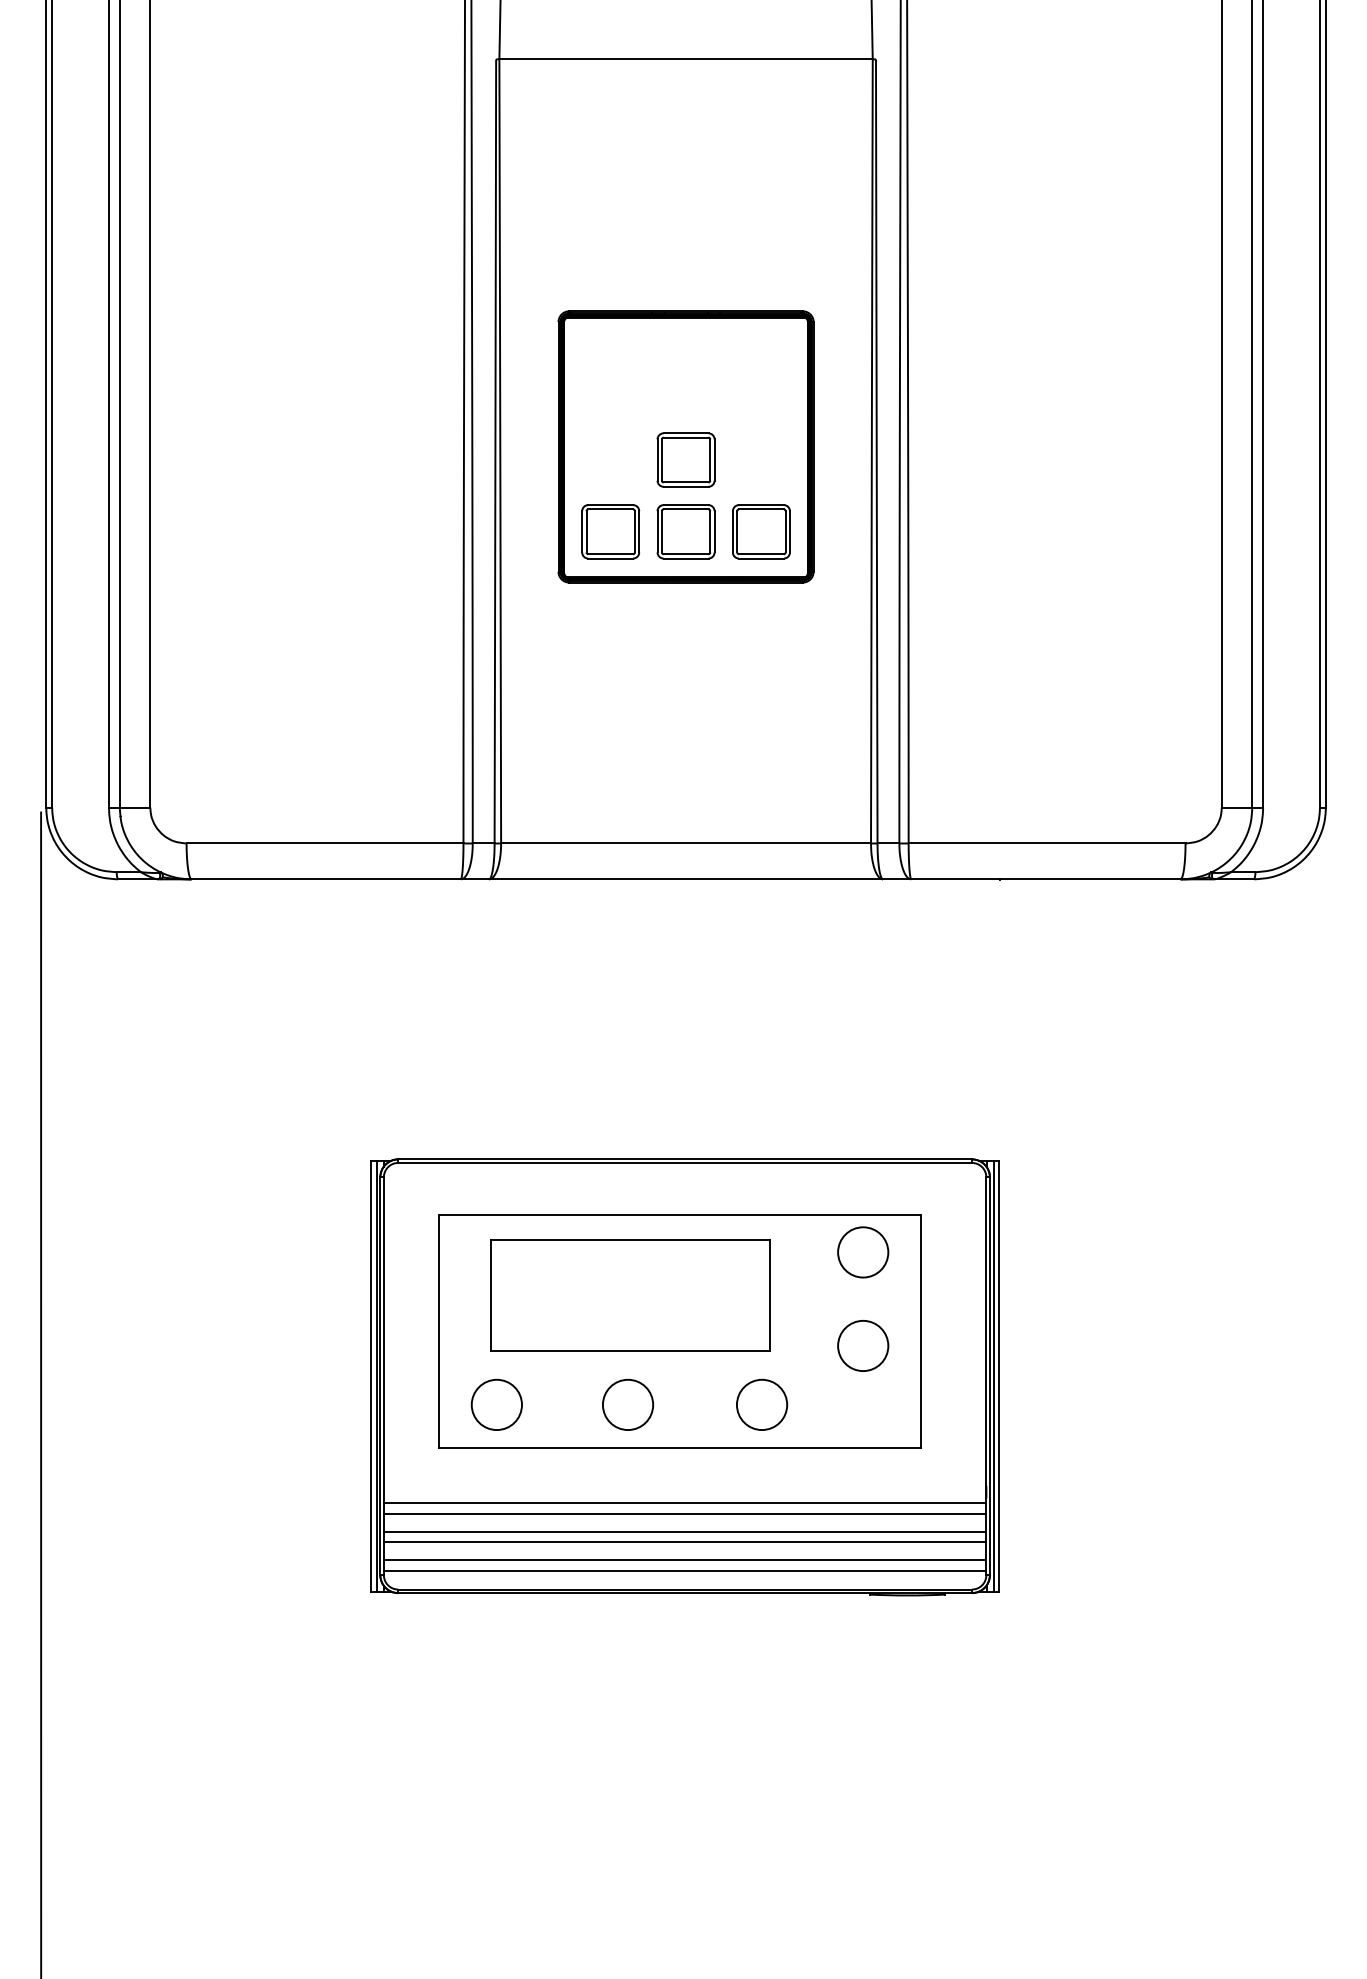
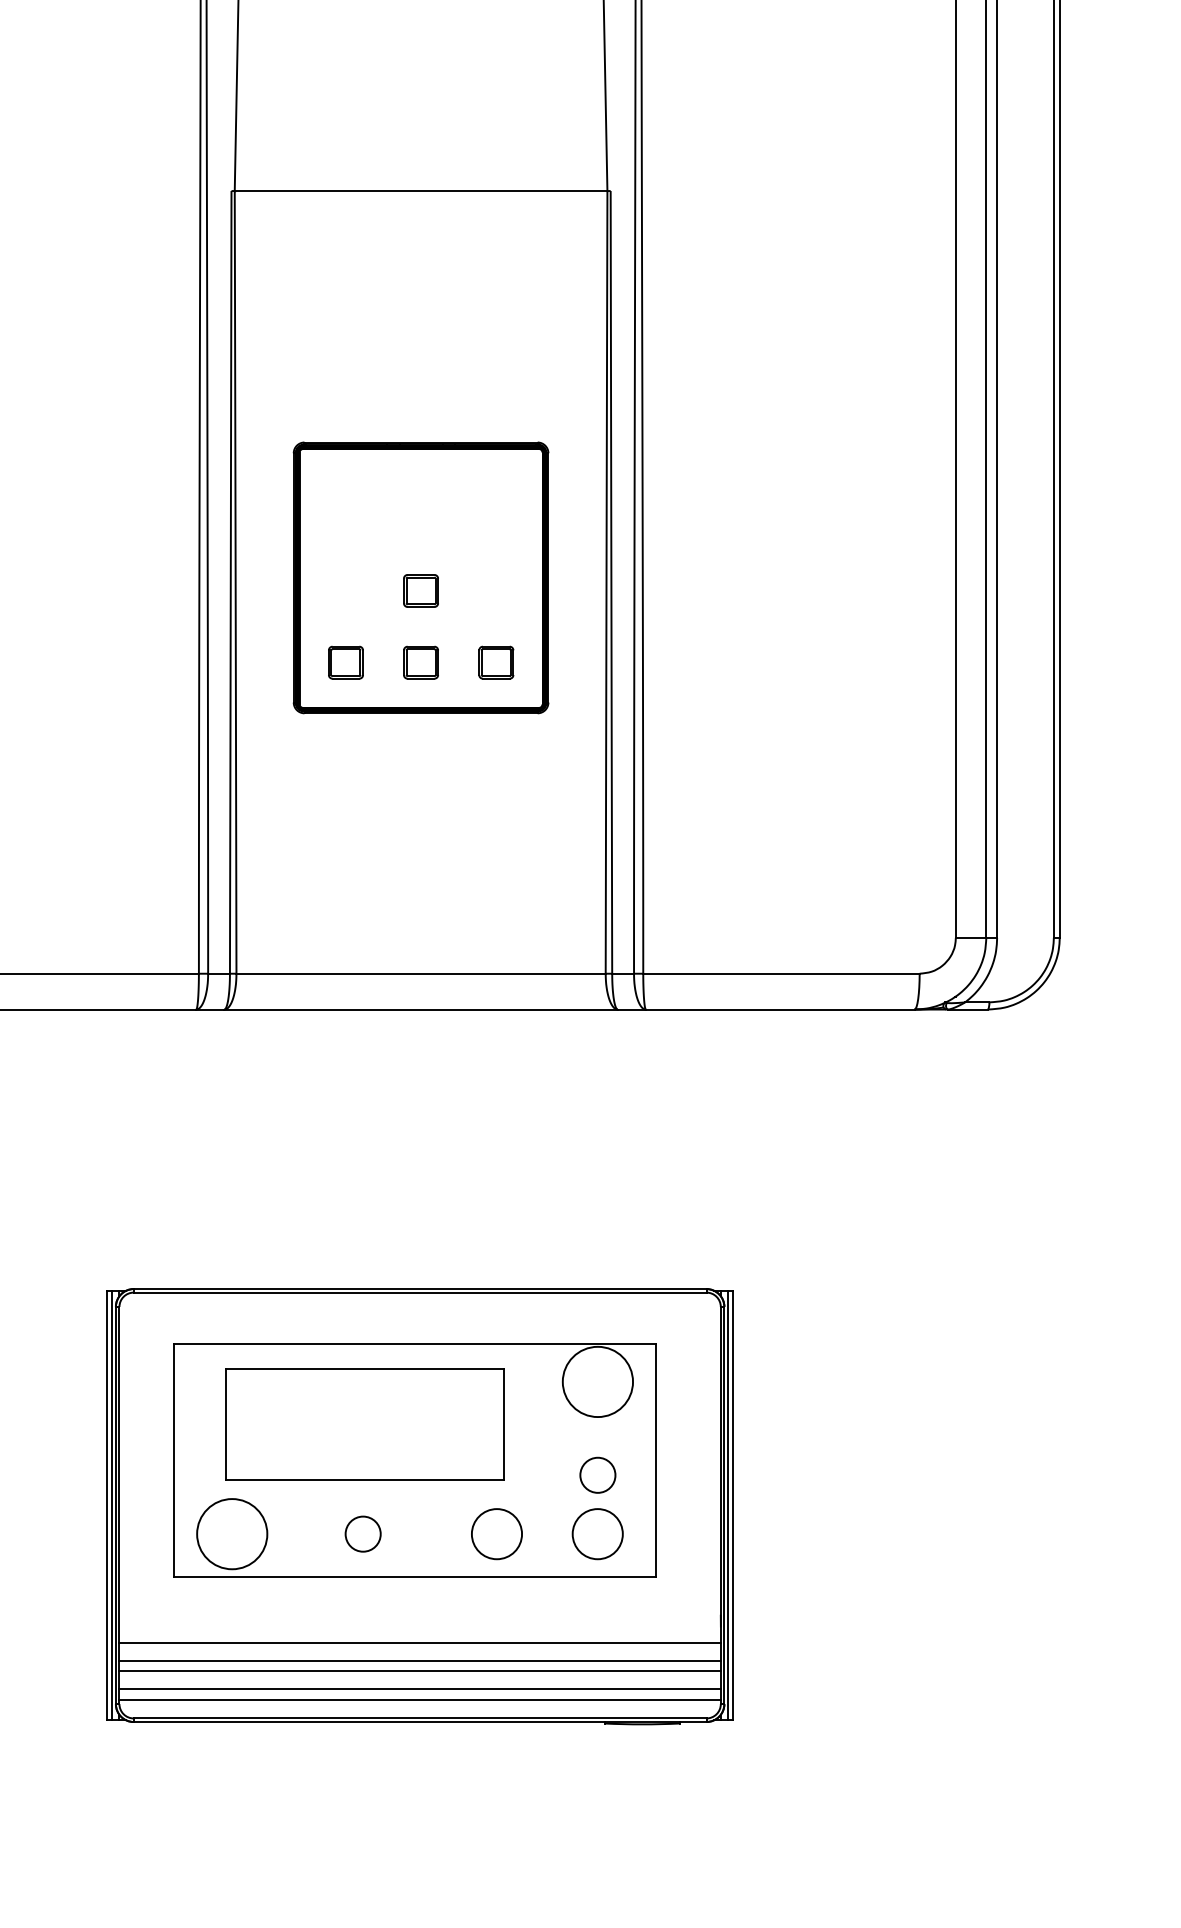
part: (685, 459) -> (420, 590), size x0.6
part: (610, 531) -> (345, 662), size x0.6
part: (685, 531) -> (420, 662), size x0.6
part: (761, 531) -> (496, 662), size x0.6
circle: (863, 1252) -> (598, 1382), size x1.4
circle: (863, 1345) -> (598, 1474), size x0.7
circle: (496, 1404) -> (231, 1533), size x1.4
circle: (627, 1404) -> (362, 1533), size x0.7
circle: (863, 1404) -> (598, 1533), added
line: (684, 1502) -> (419, 1631), removed

